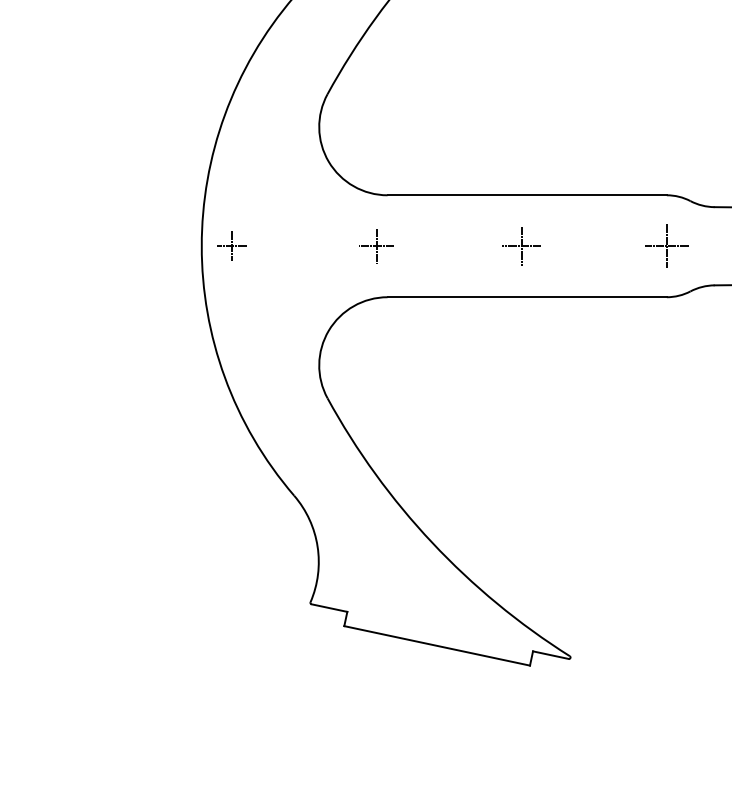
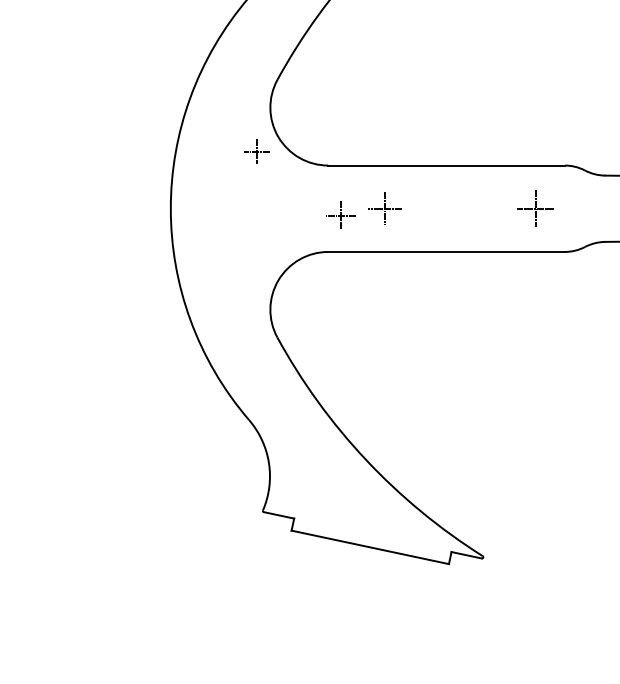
part: (376, 244) -> (340, 214), moved
part: (230, 245) -> (256, 151), moved
part: (521, 245) -> (384, 208), moved
part: (666, 245) -> (535, 208), moved

